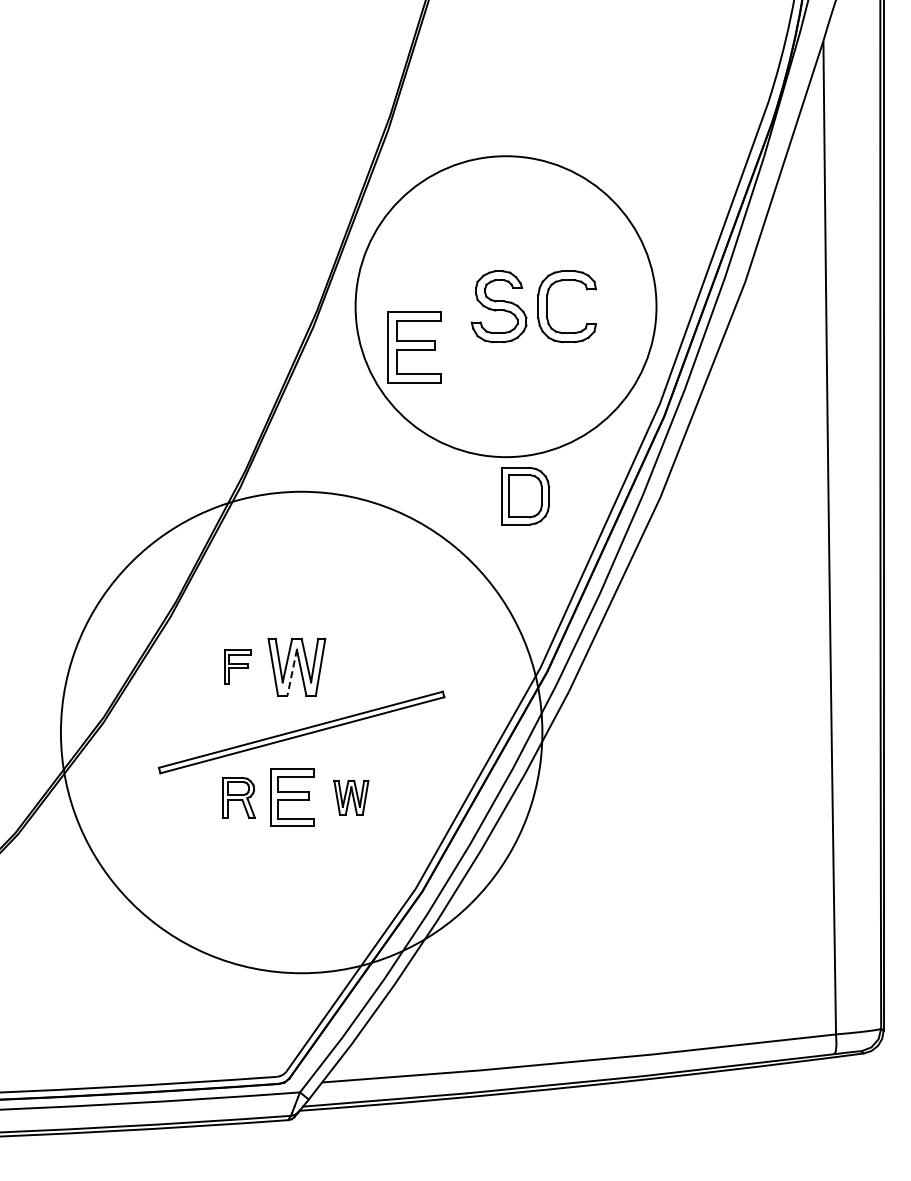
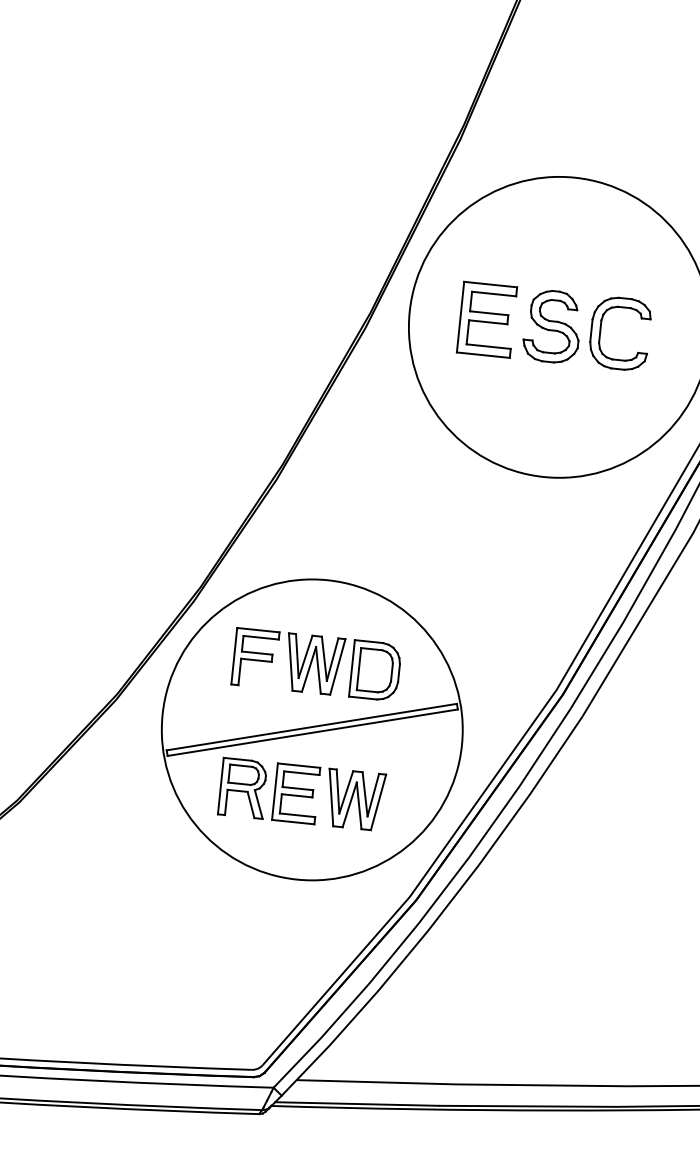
part: (414, 347) -> (487, 319), moved
part: (525, 495) -> (375, 670), moved
part: (237, 667) -> (255, 658), size x1.67
line: (292, 673) -> (309, 670), dashed -> solid
circle: (301, 732) -> (312, 729), size x0.62
part: (239, 797) -> (243, 788), size x1.43
part: (351, 797) -> (355, 799), size x1.67

